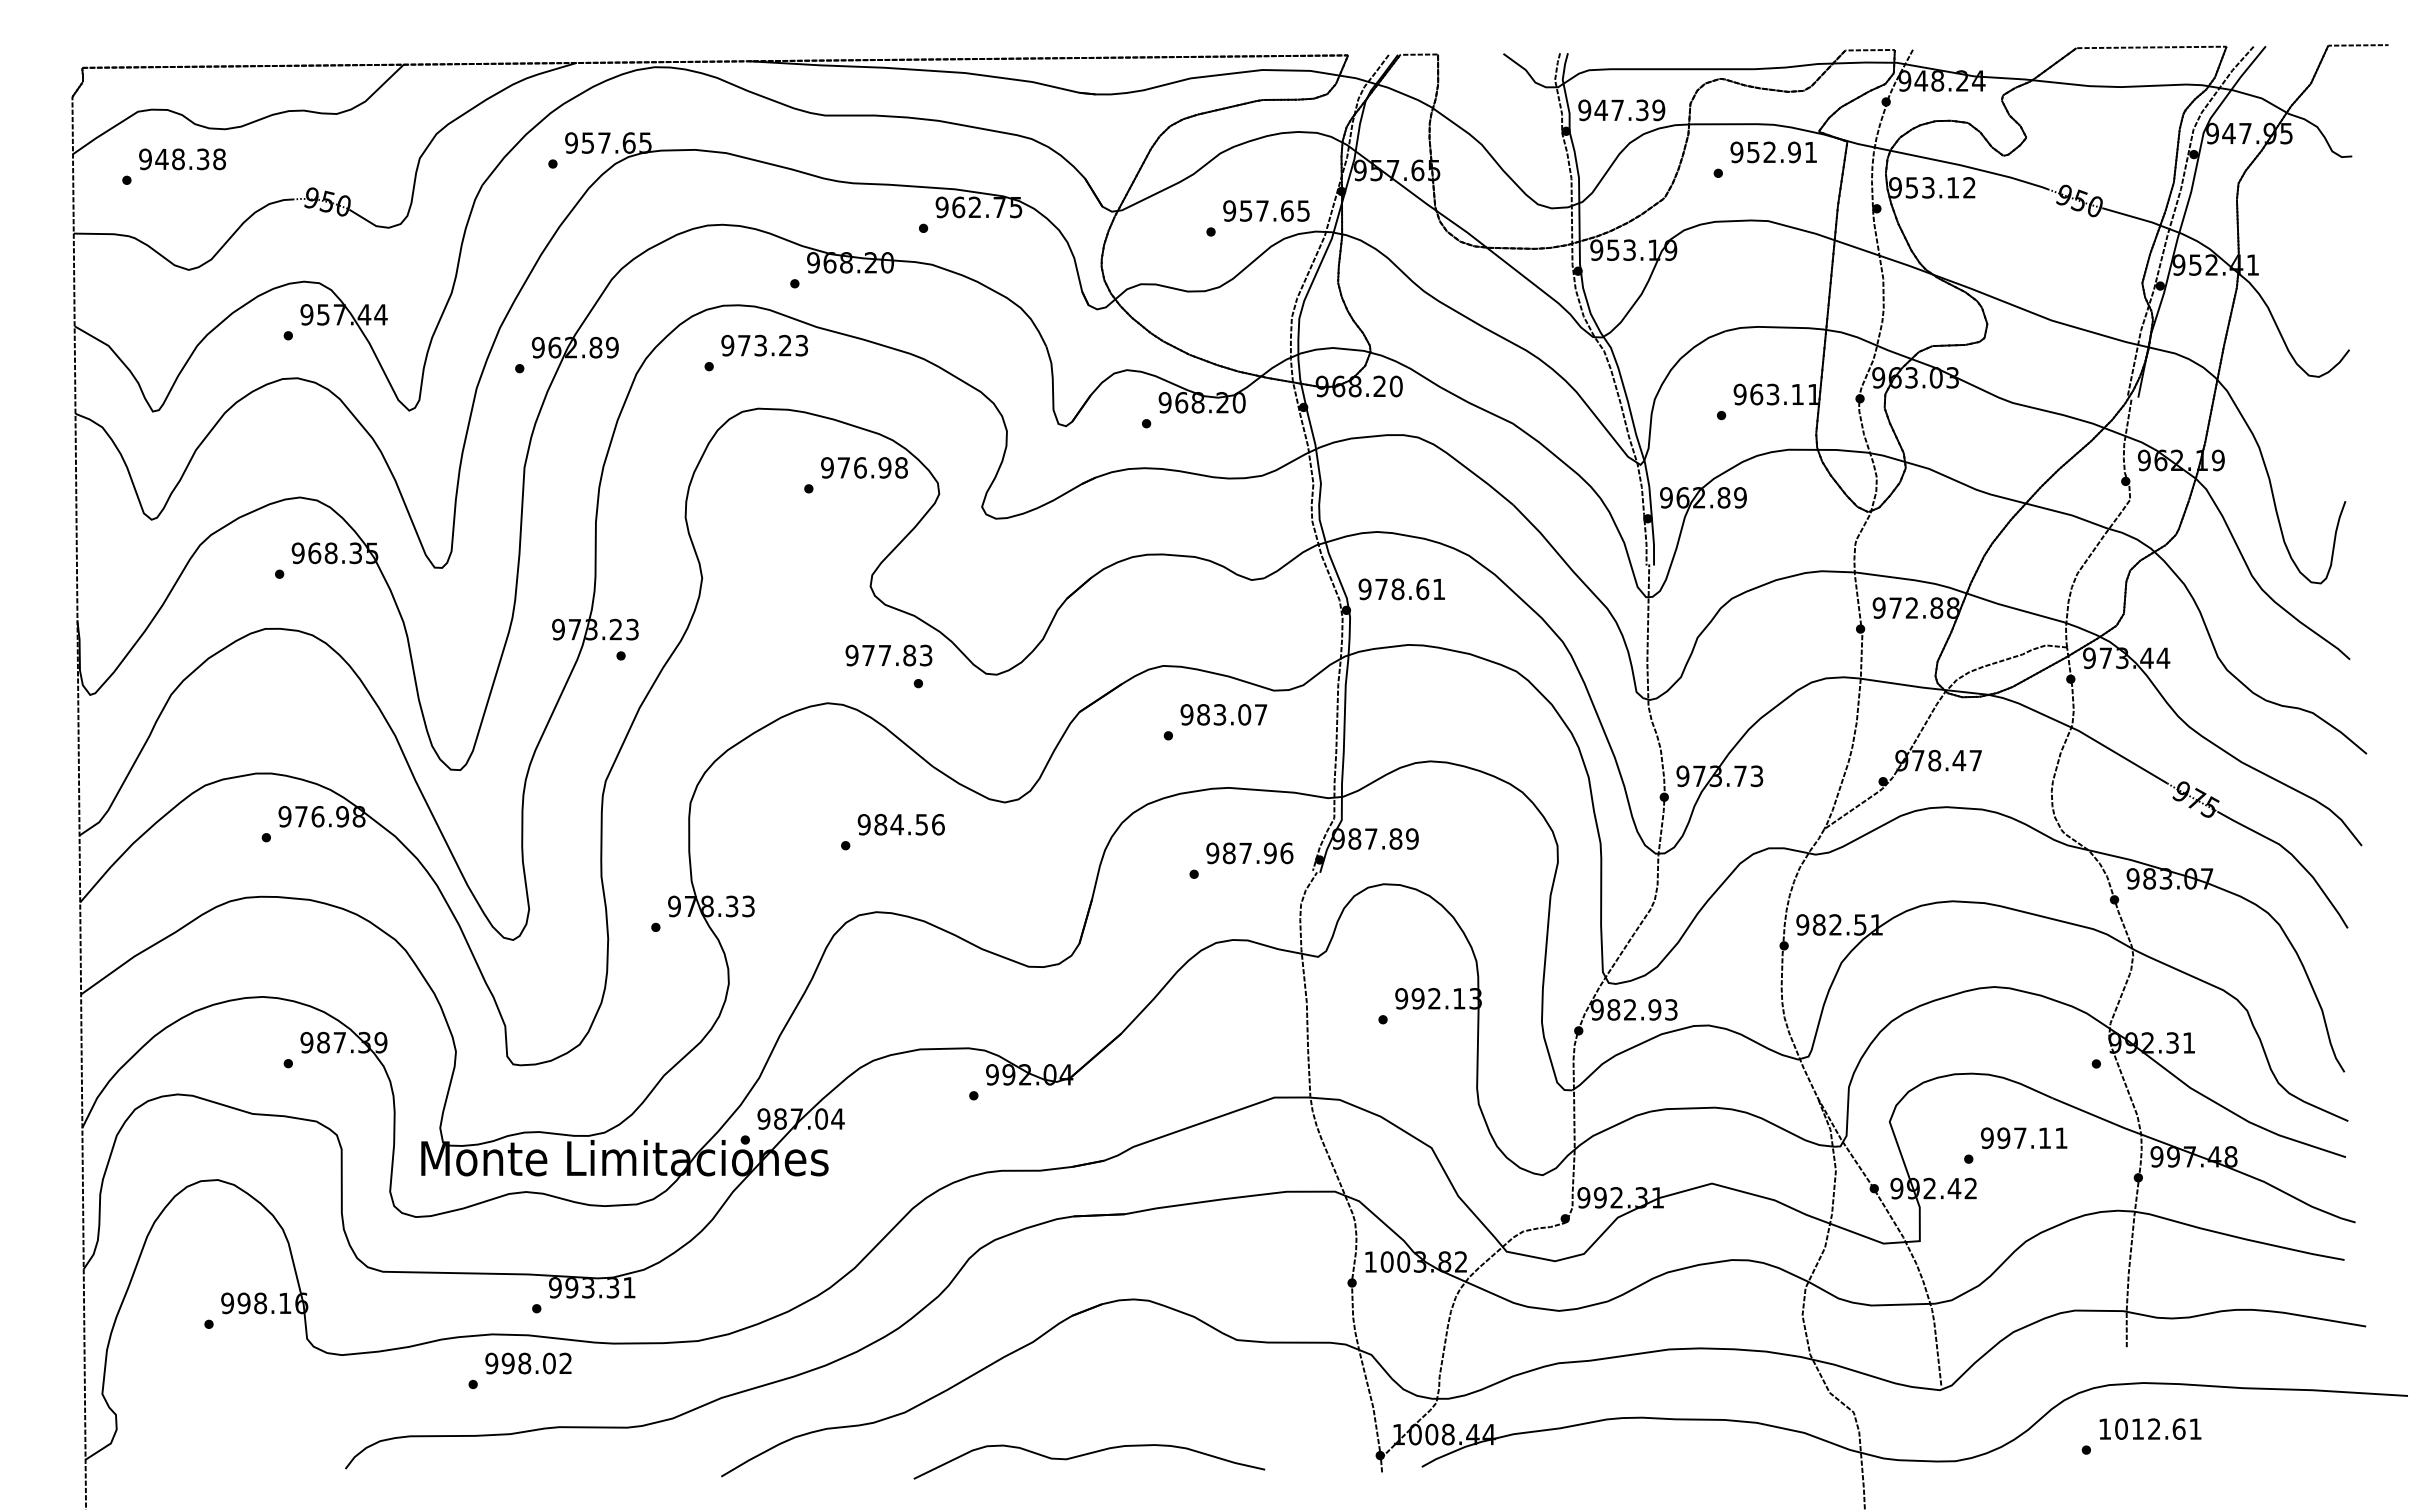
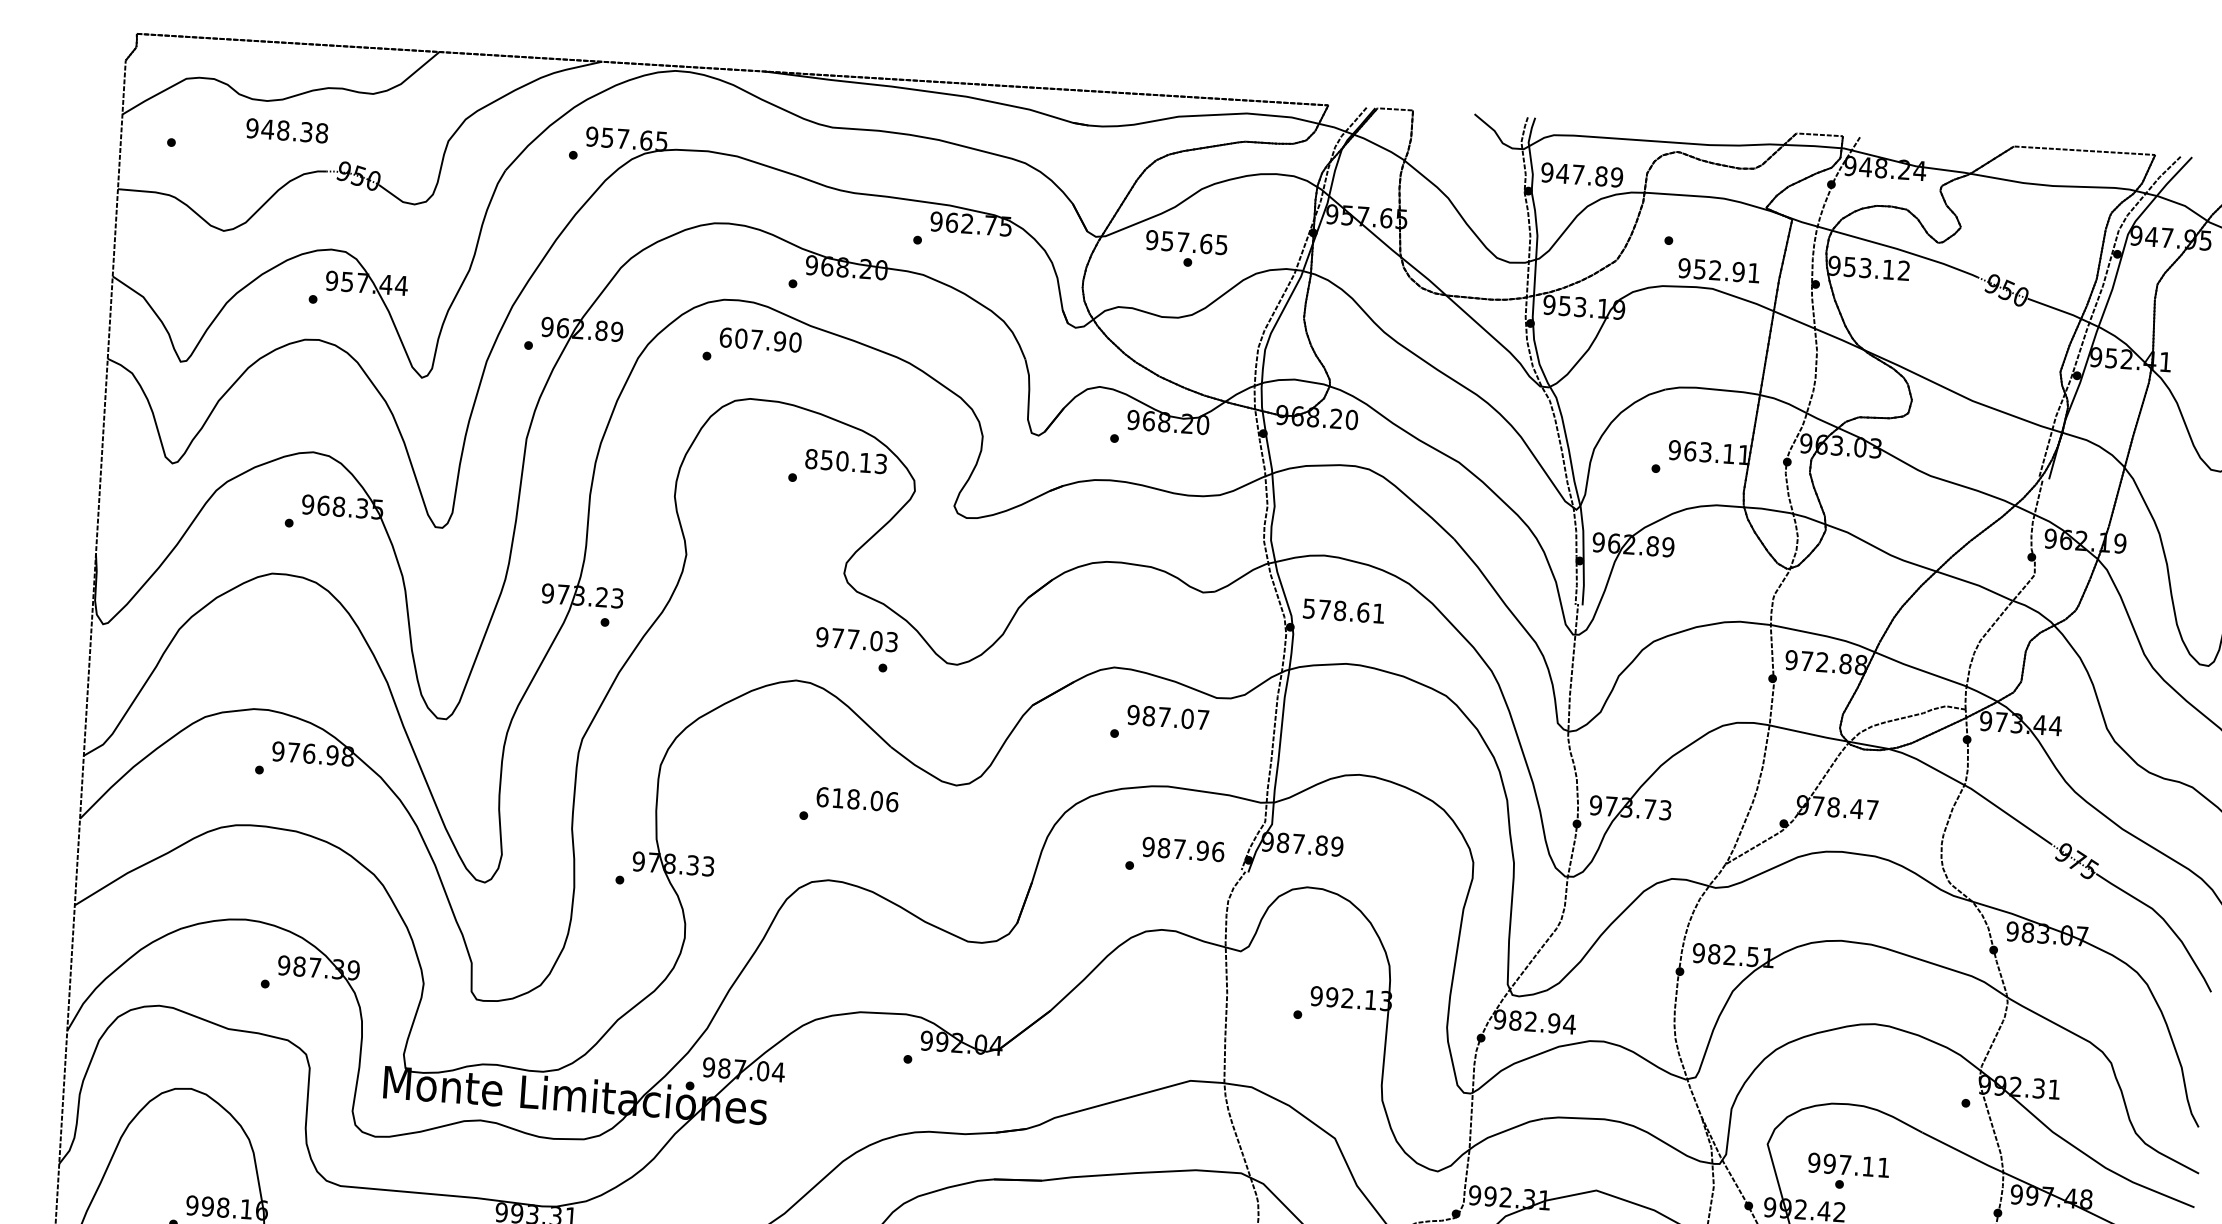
text: (1642, 110) -> (1601, 176), 947.39 -> 947.89
text: (1773, 152) -> (1718, 270), moved
text: (182, 159) -> (287, 130), moved
text: (1266, 210) -> (1186, 242), moved
text: (764, 345) -> (760, 339), 973.23 -> 607.90
text: (864, 467) -> (846, 461), 976.98 -> 850.13
text: (1364, 588) -> (1308, 607), 978.61 -> 578.61
text: (909, 655) -> (876, 640), 977.83 -> 977.03
text: (1219, 714) -> (1164, 716), 983.07 -> 987.07
text: (892, 824) -> (849, 798), 984.56 -> 618.06
text: (1671, 1009) -> (1569, 1024), 982.93 -> 982.94
text: (2024, 1137) -> (1849, 1164), moved

